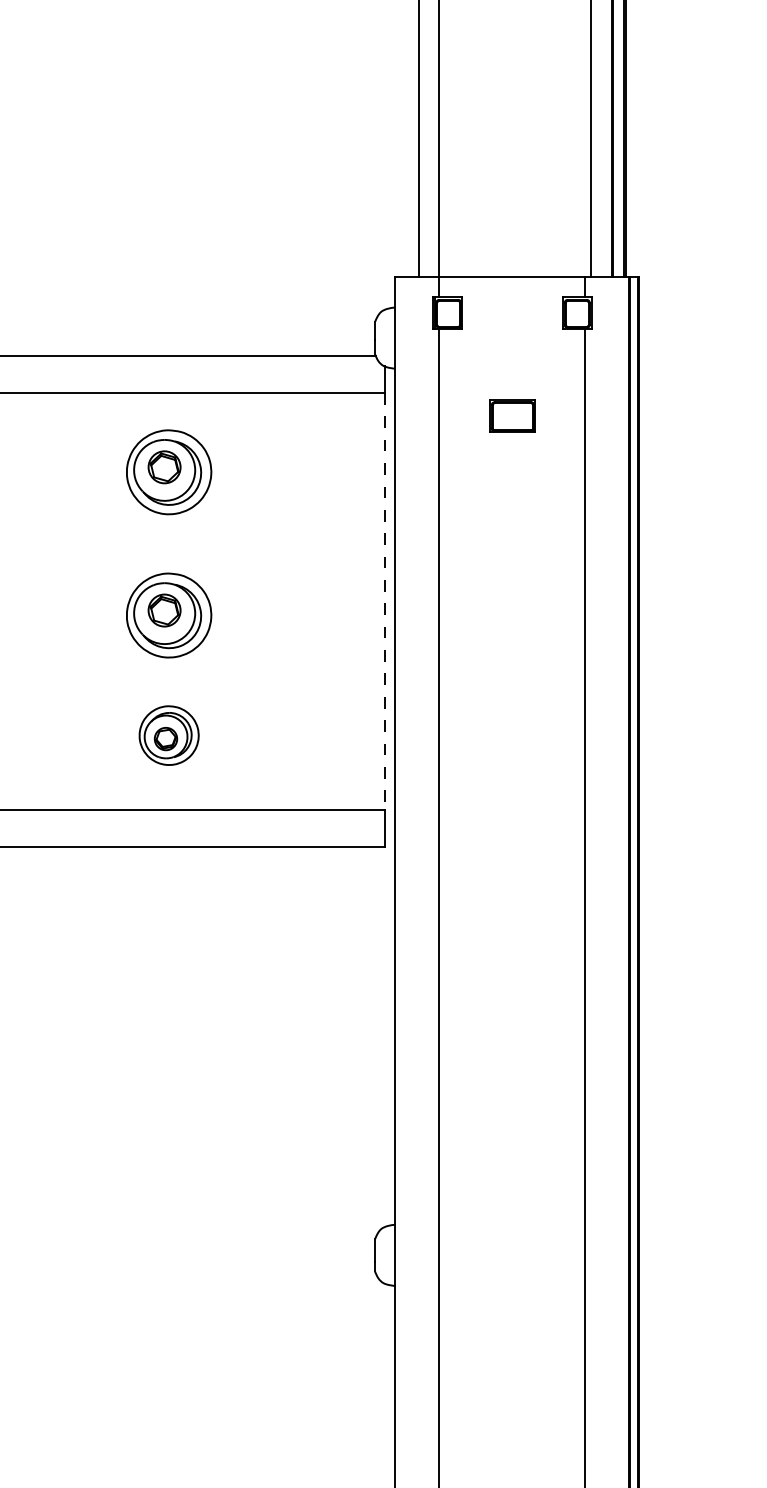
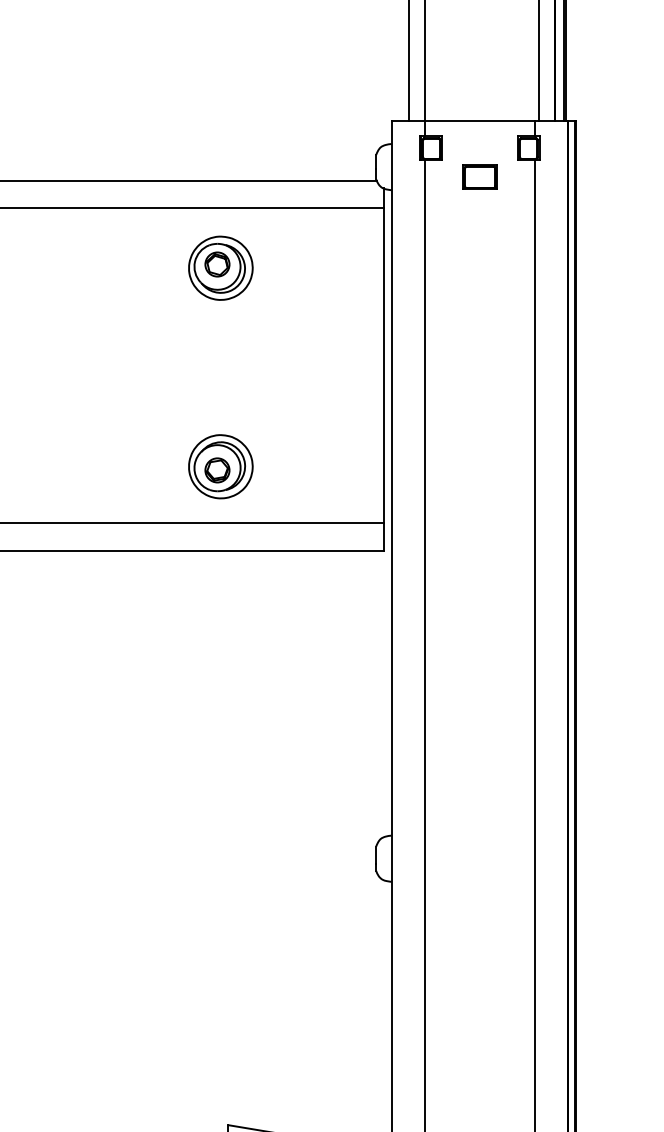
part: (512, 415) -> (479, 176), moved
line: (384, 602) -> (383, 366), dashed -> solid
part: (168, 614) -> (220, 375), removed
part: (168, 735) -> (220, 466), size x1.43

